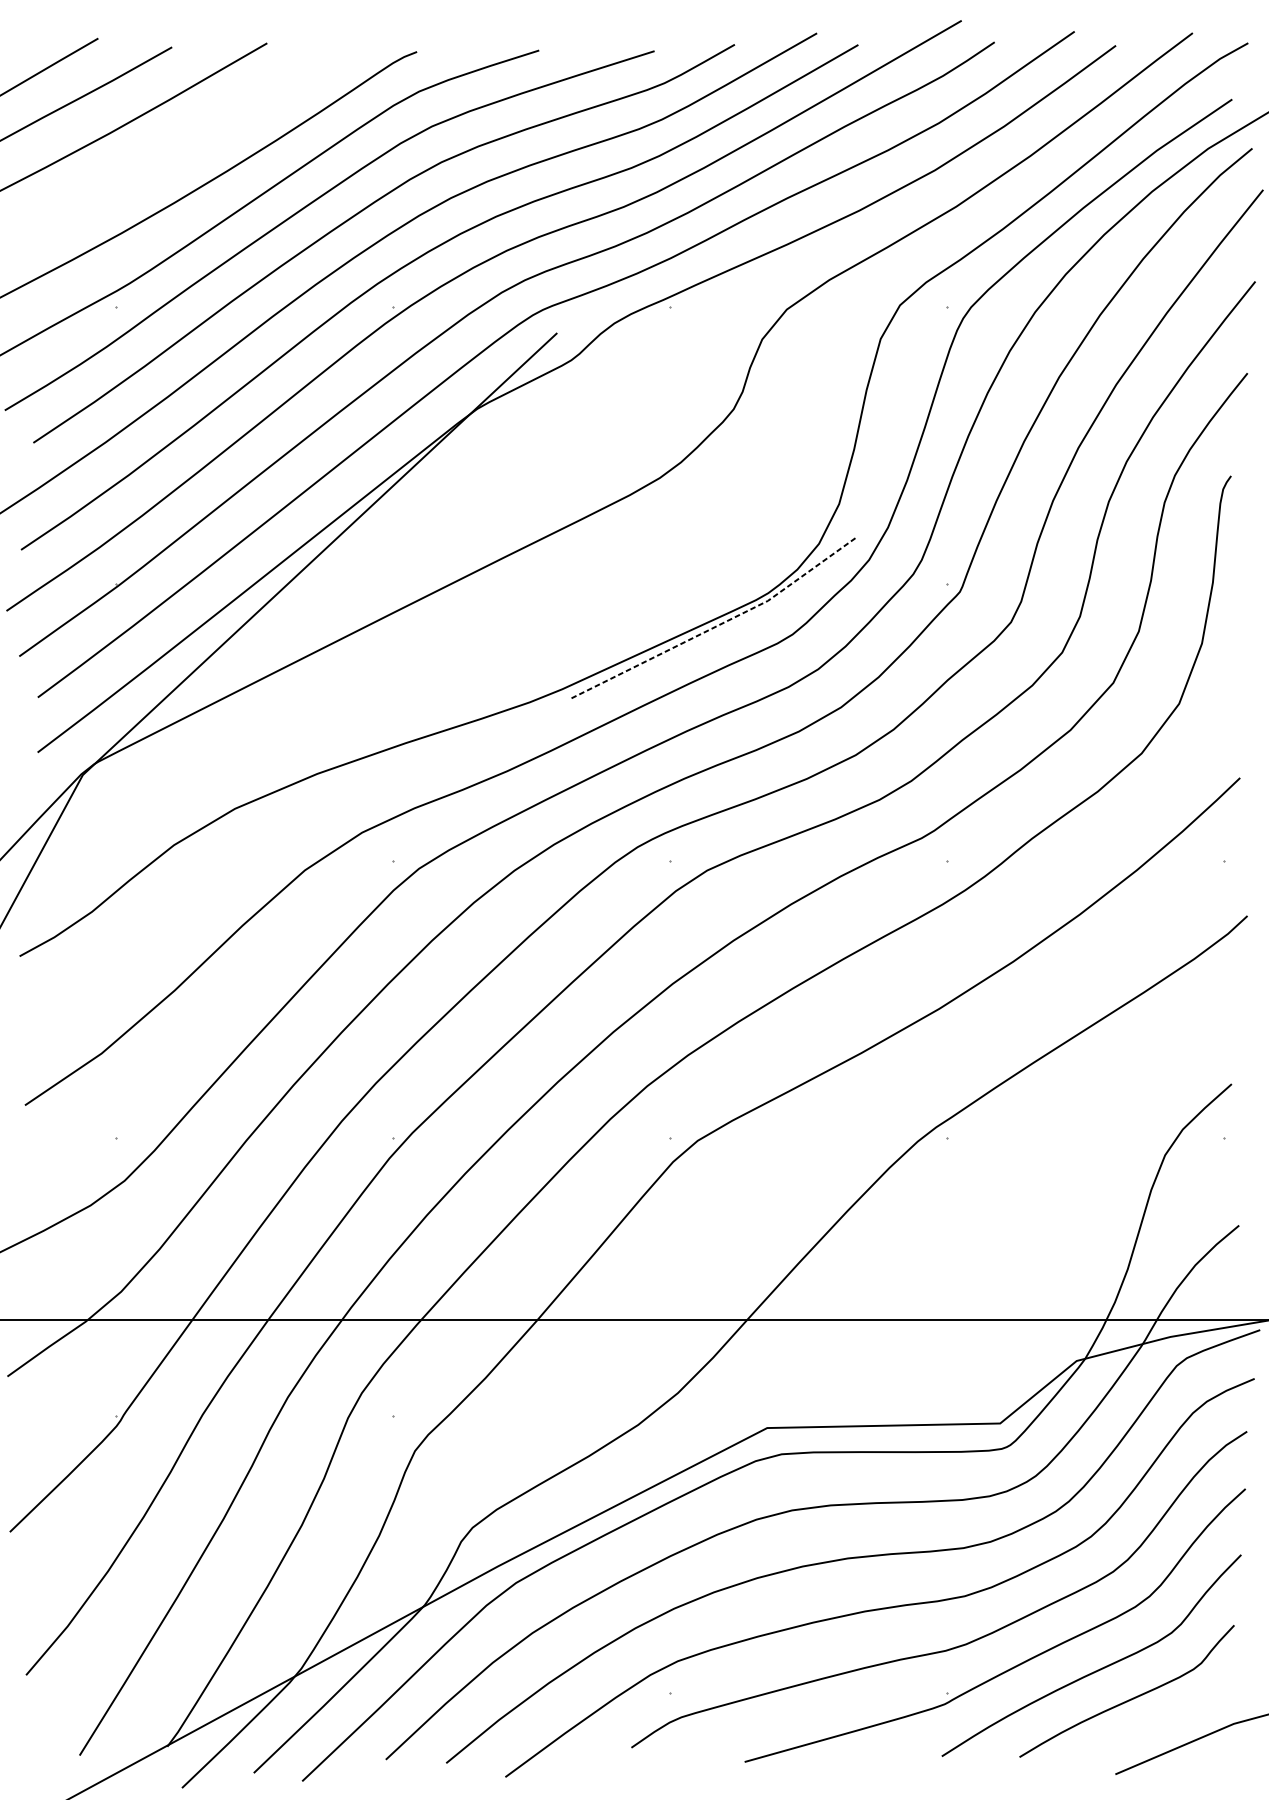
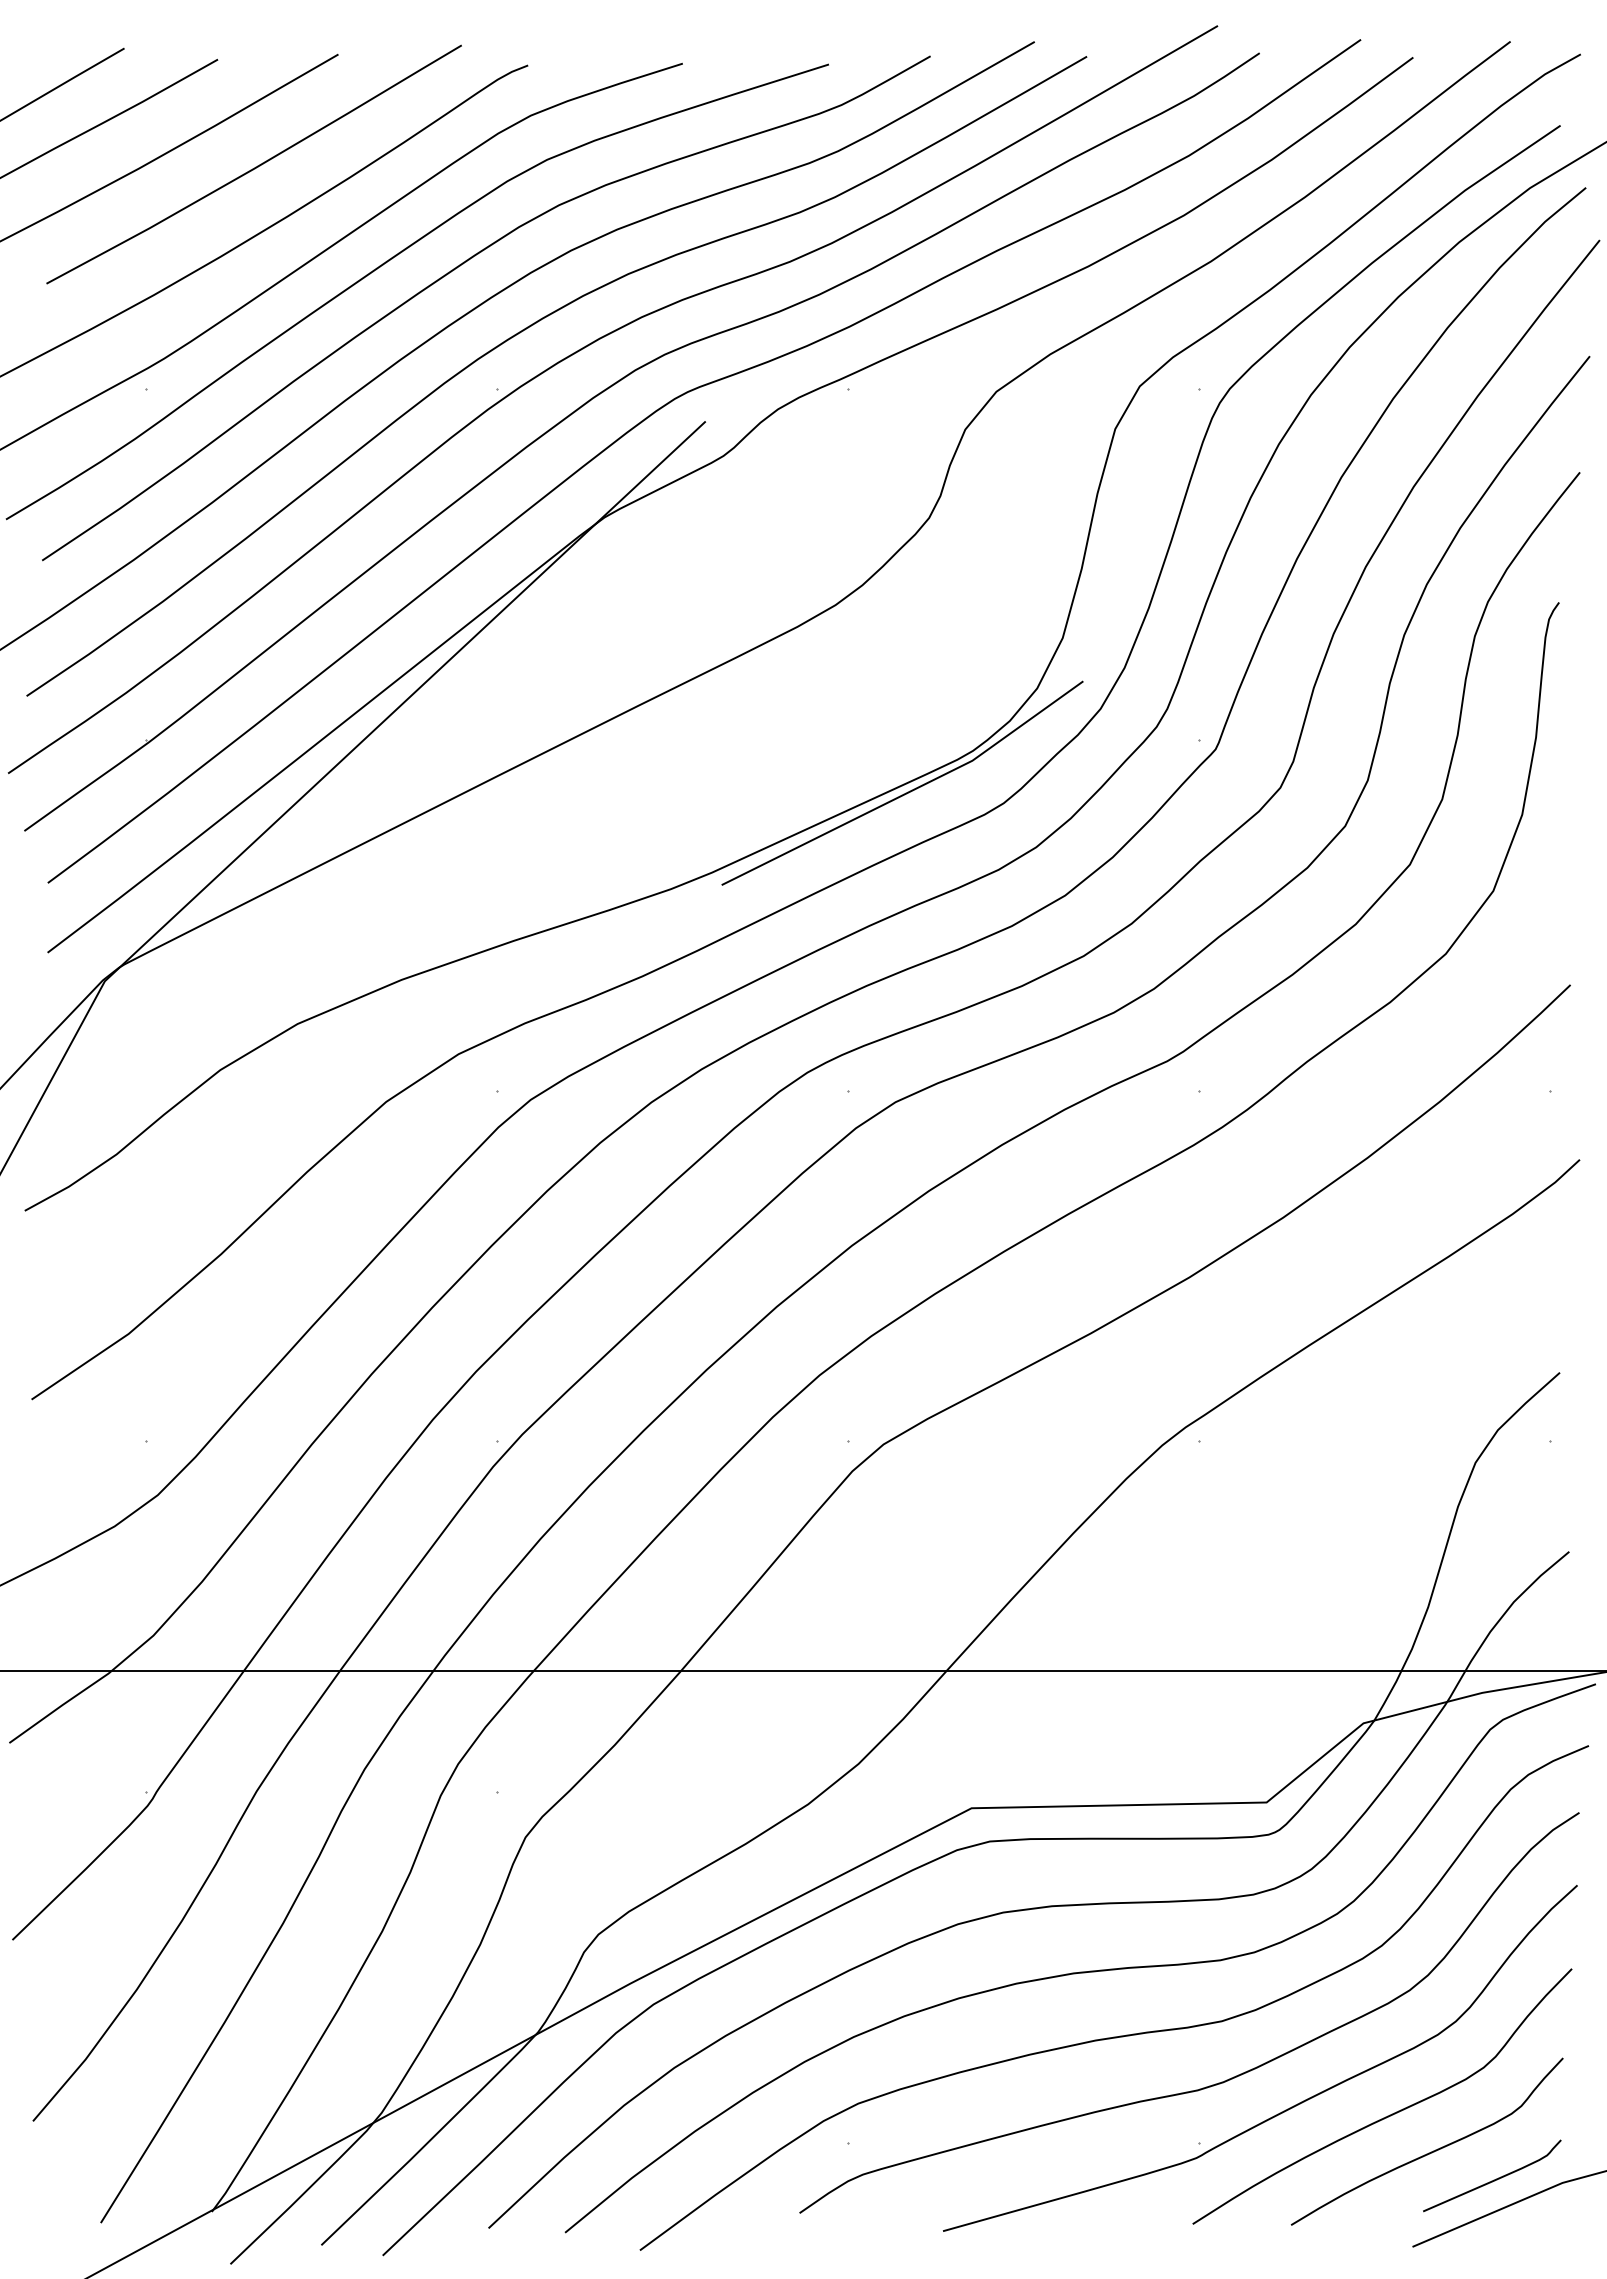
curve: (201, 131) -> (255, 166), added
line: (717, 626) -> (908, 792), dashed -> solid
curve: (1179, 1721) -> (1493, 2179), added

